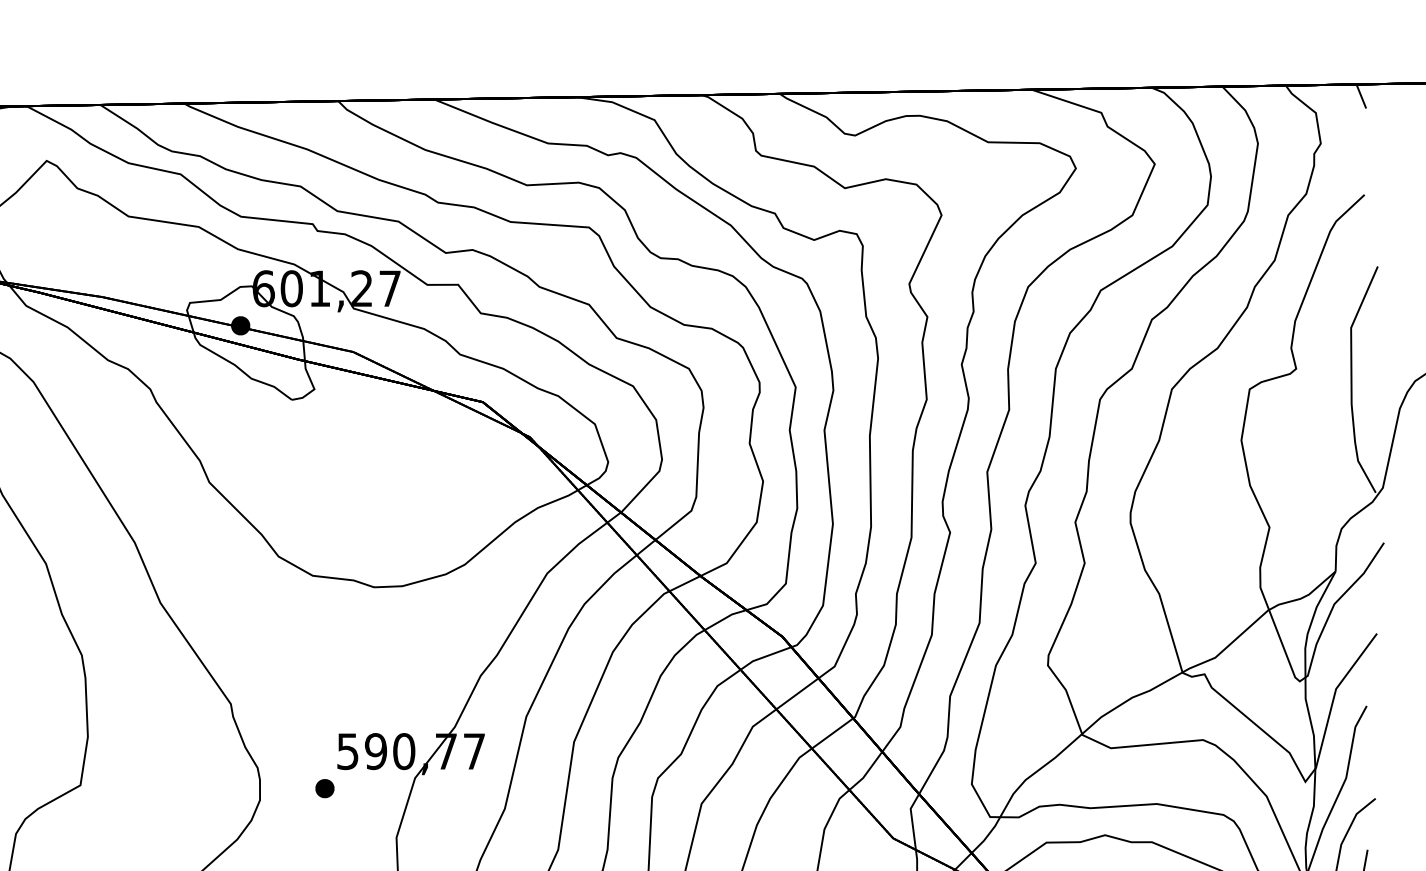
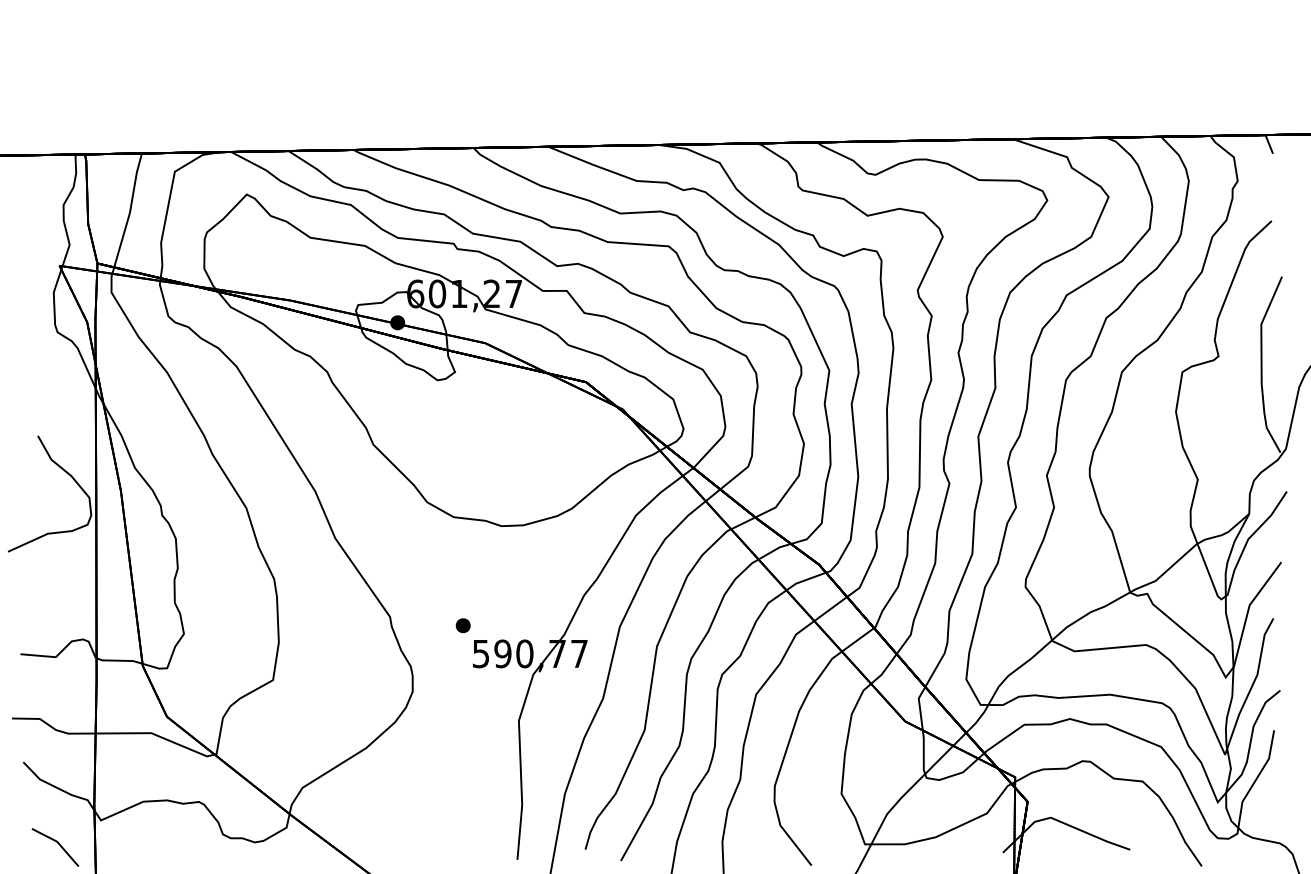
part: (324, 788) -> (462, 625), moved

